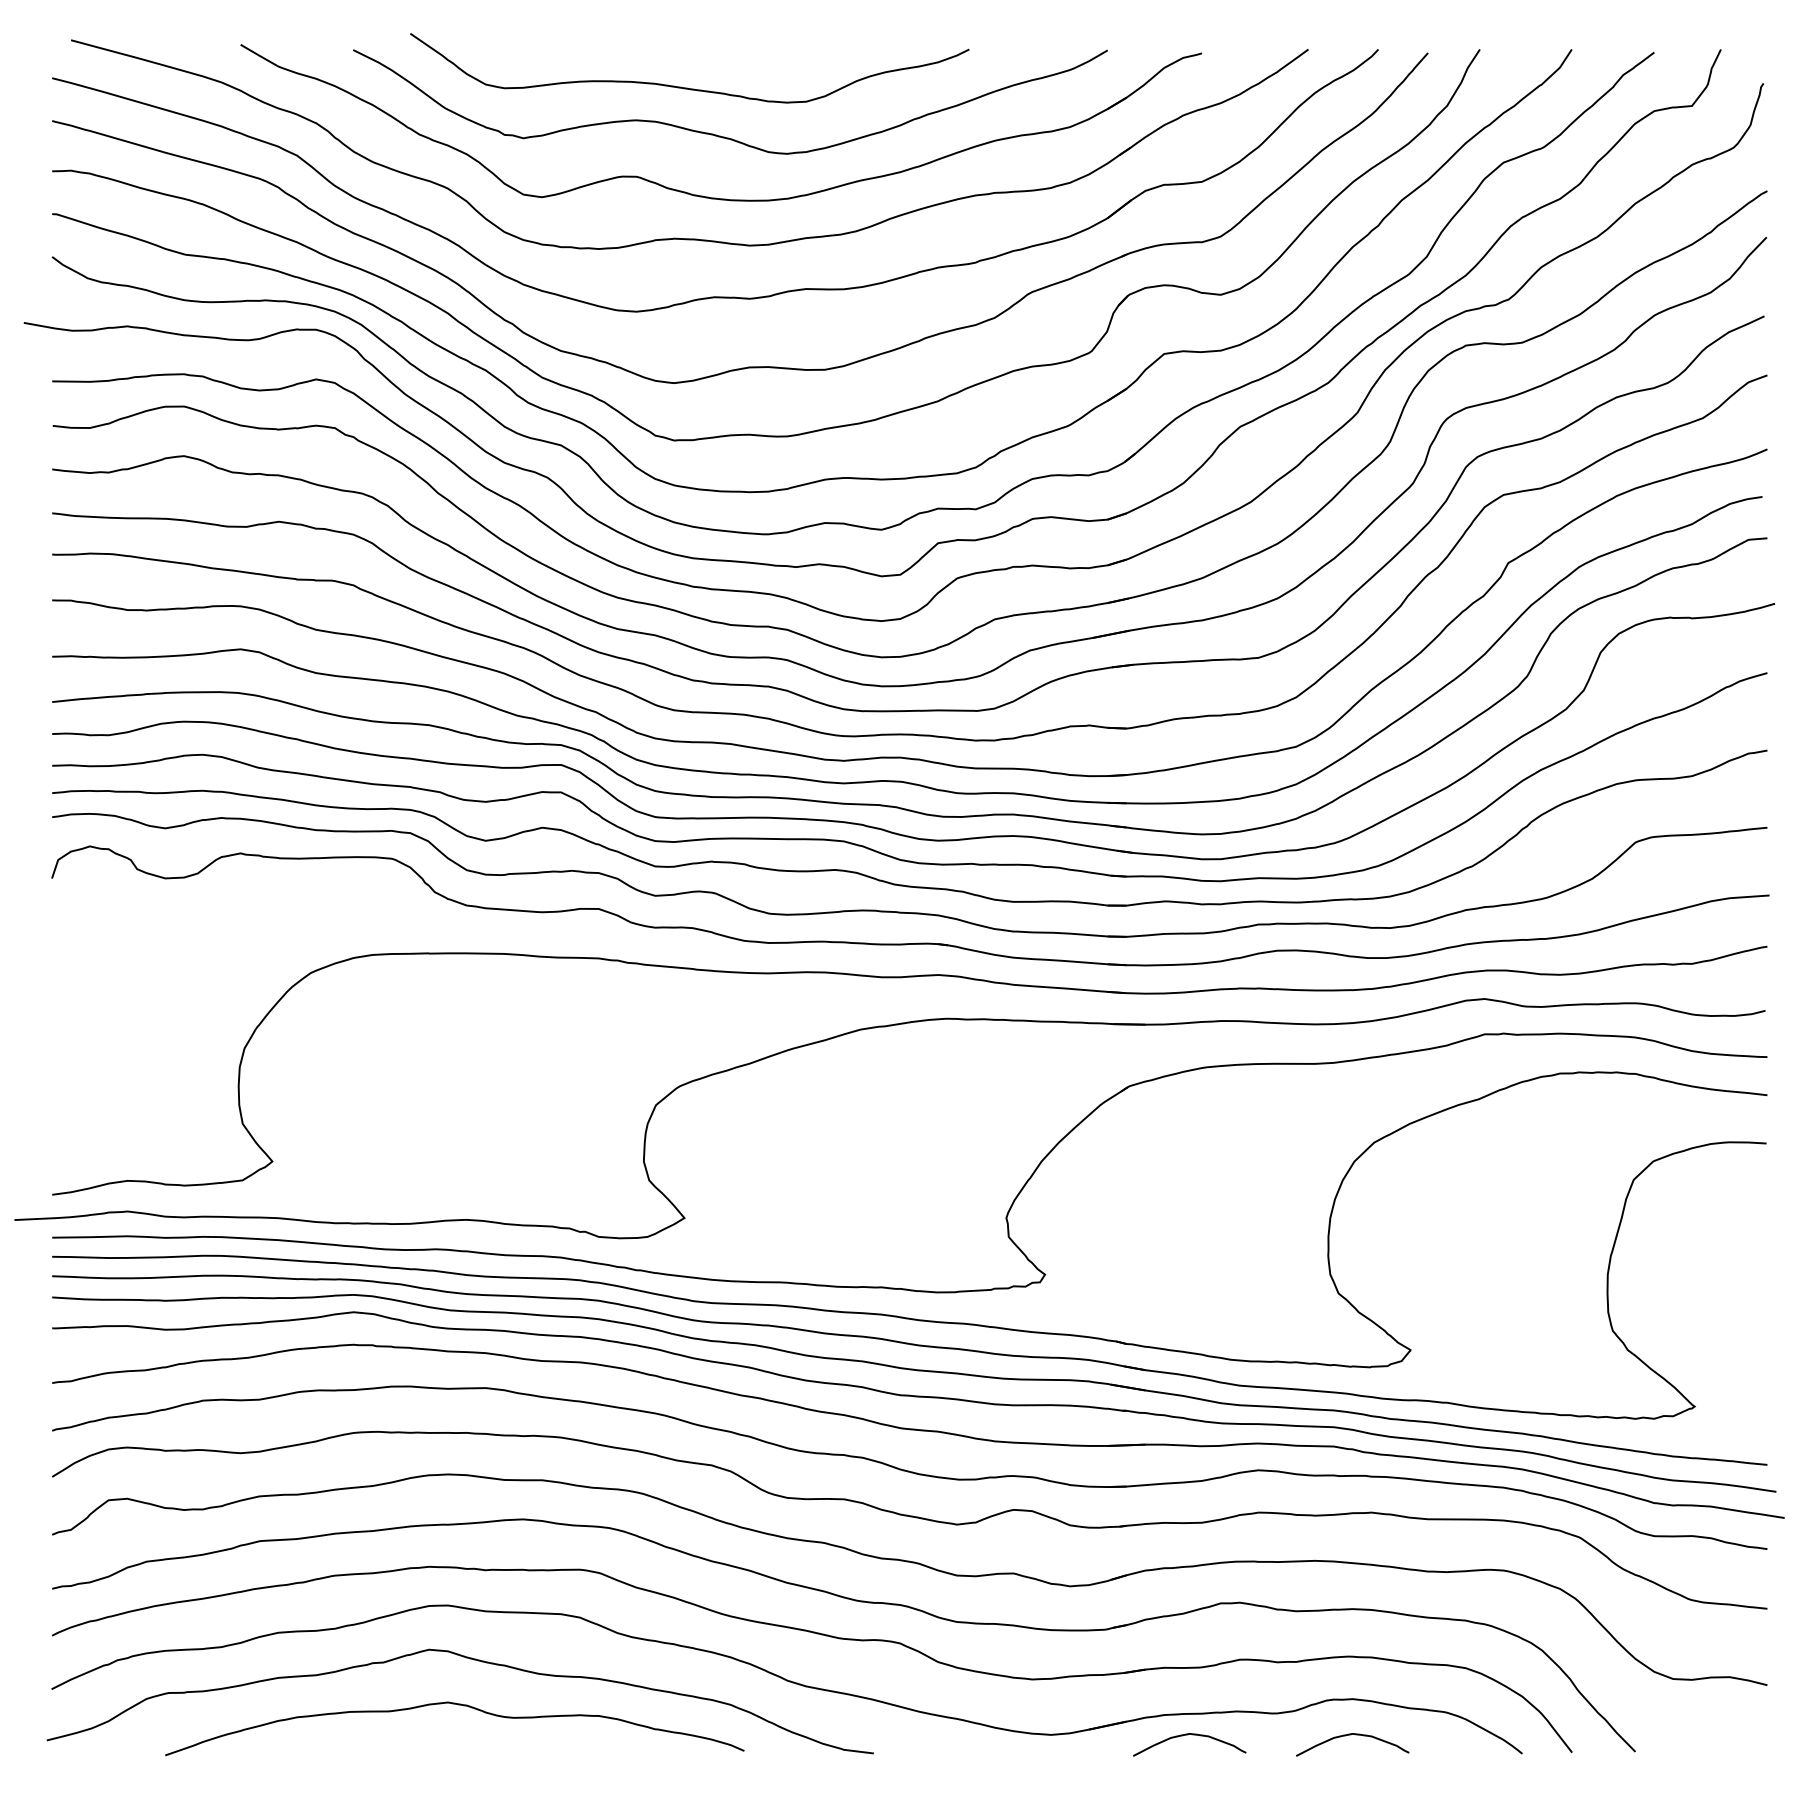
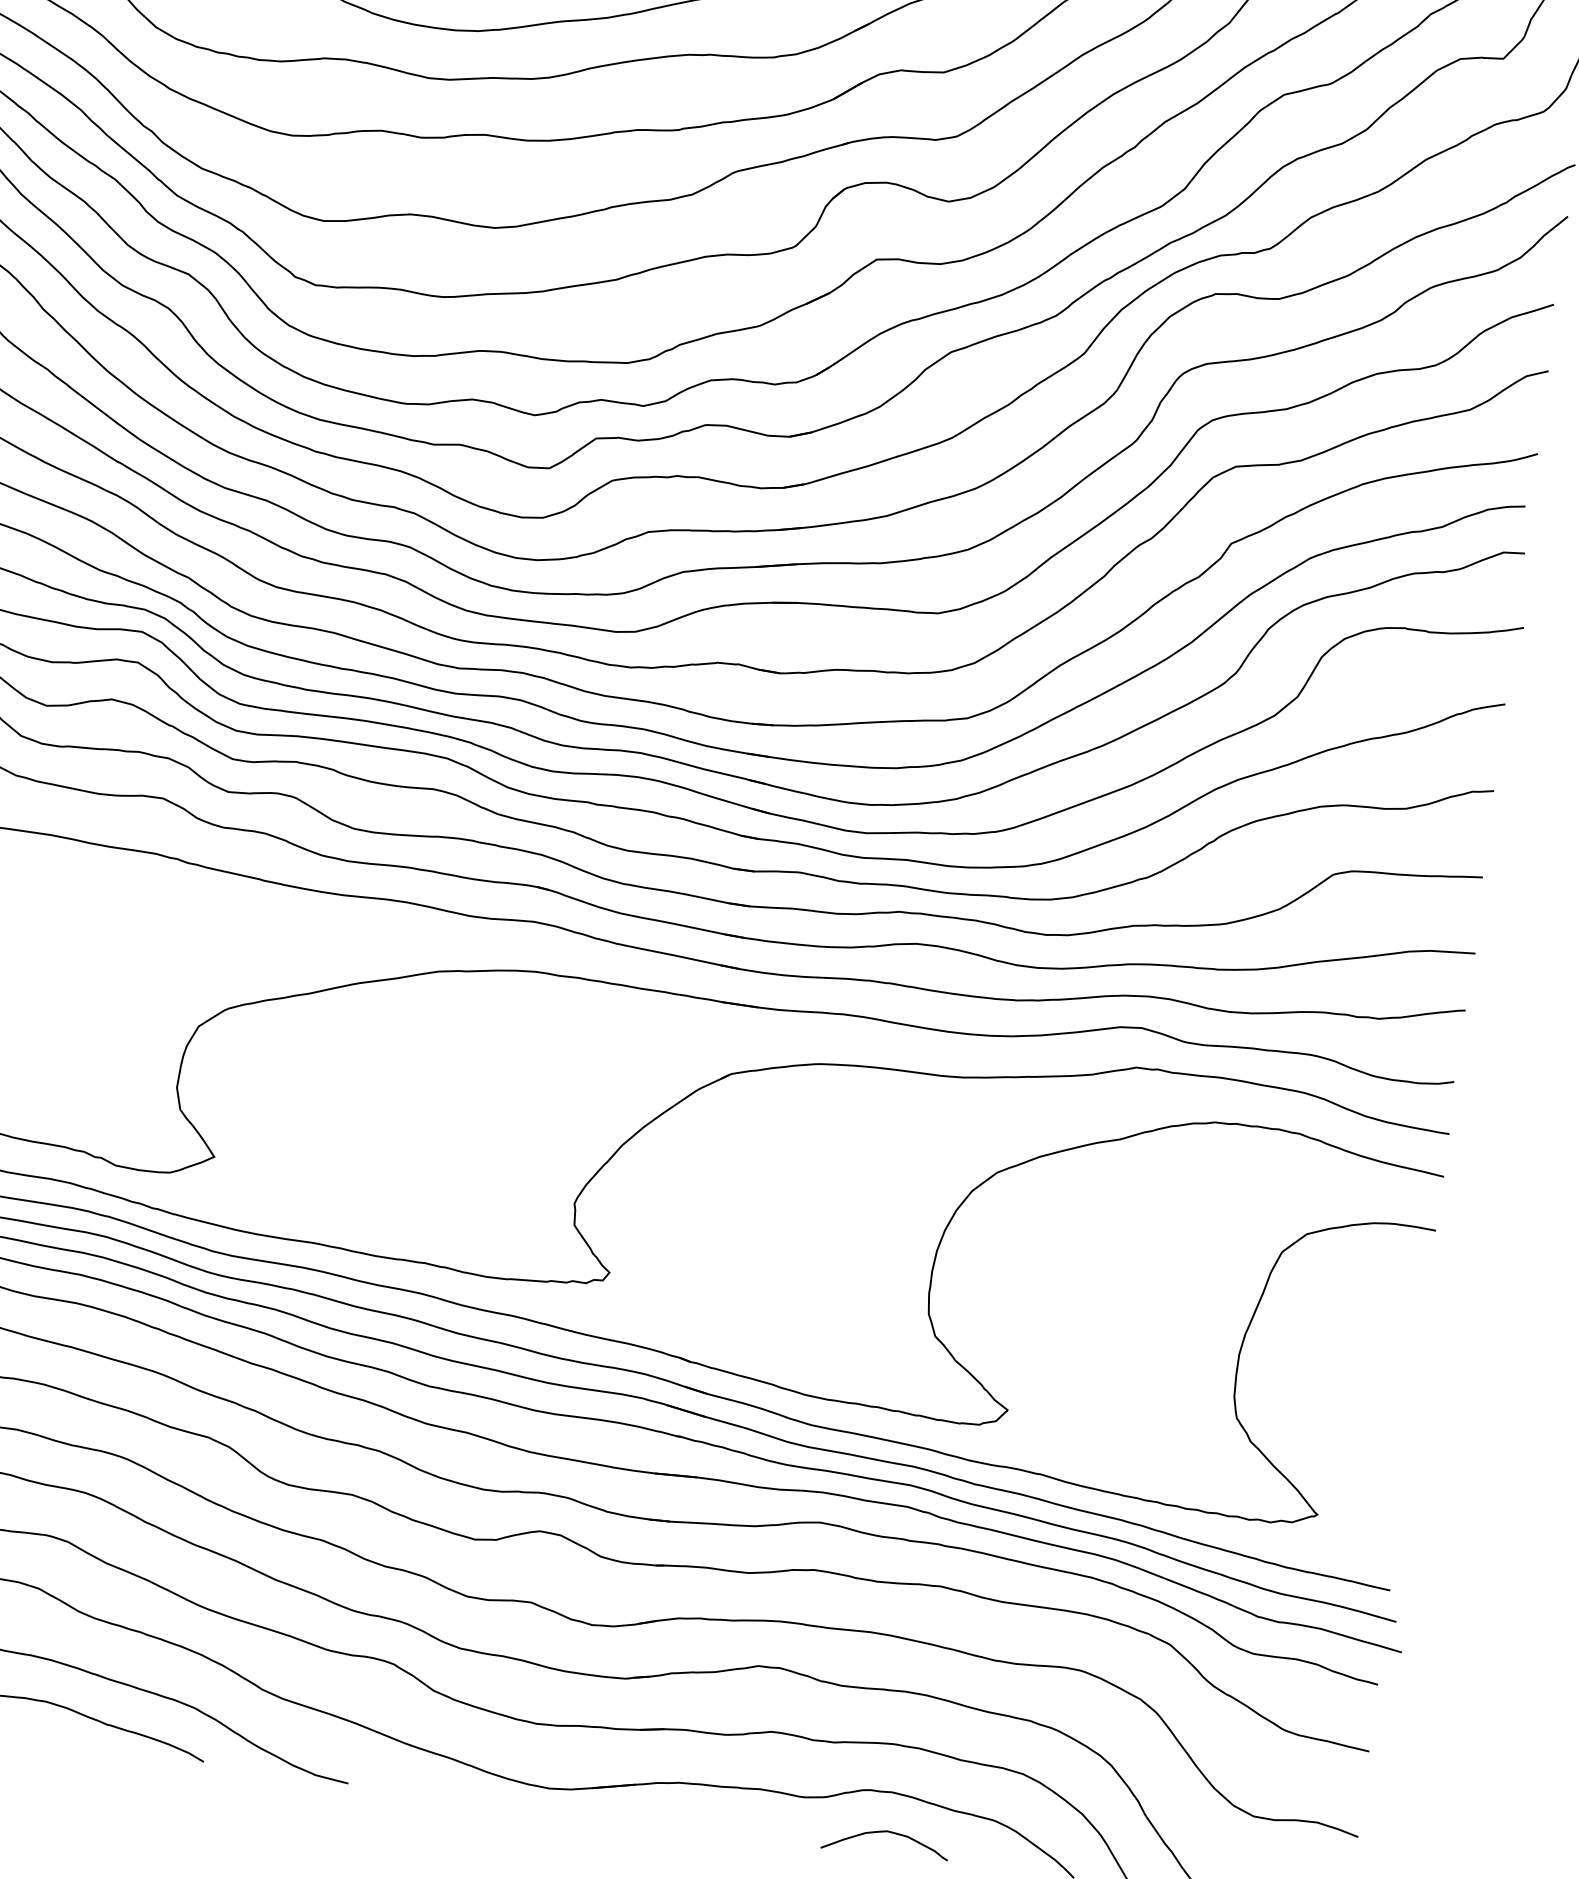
curve: (1187, 1735) -> (701, 1809), removed

